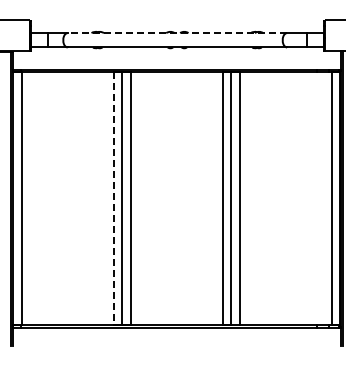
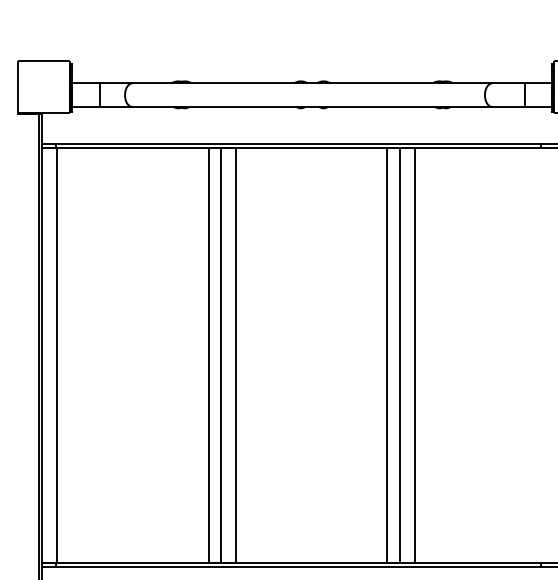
line: (177, 33) -> (312, 84), dashed -> solid
line: (114, 199) -> (209, 356), dashed -> solid

